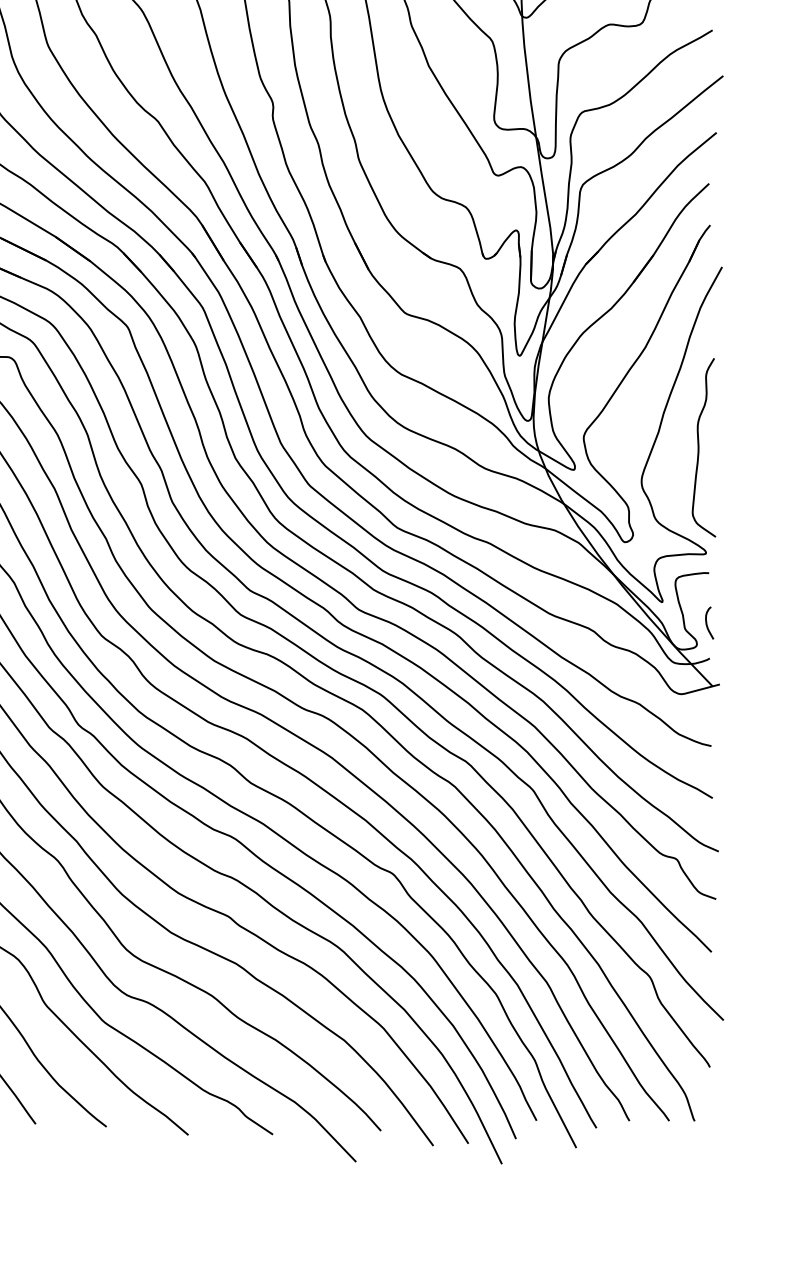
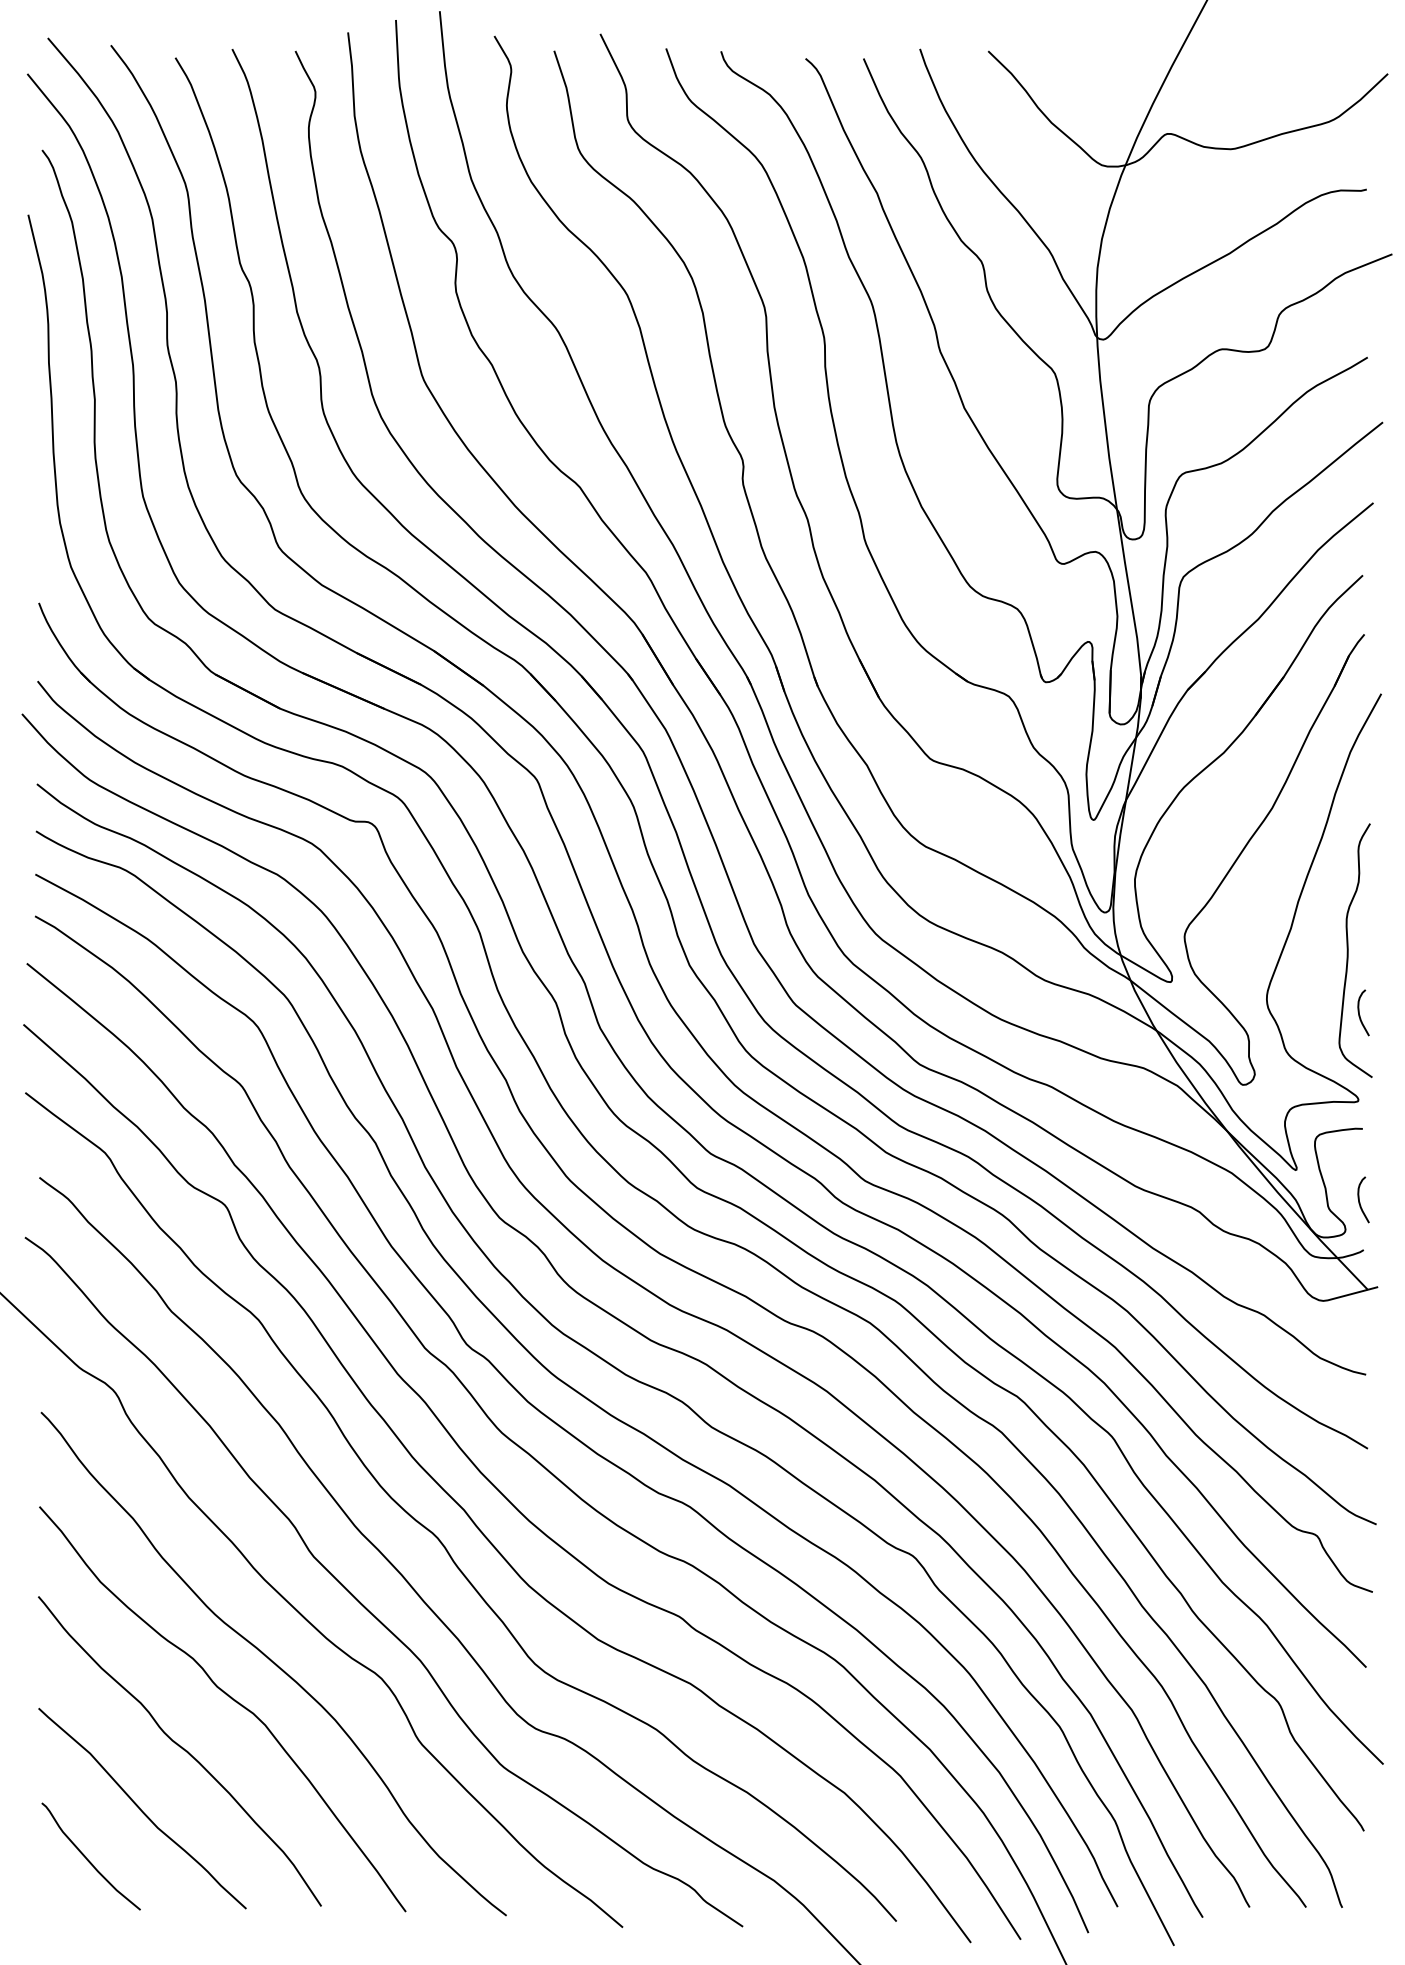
curve: (706, 491) -> (1359, 1012), added

